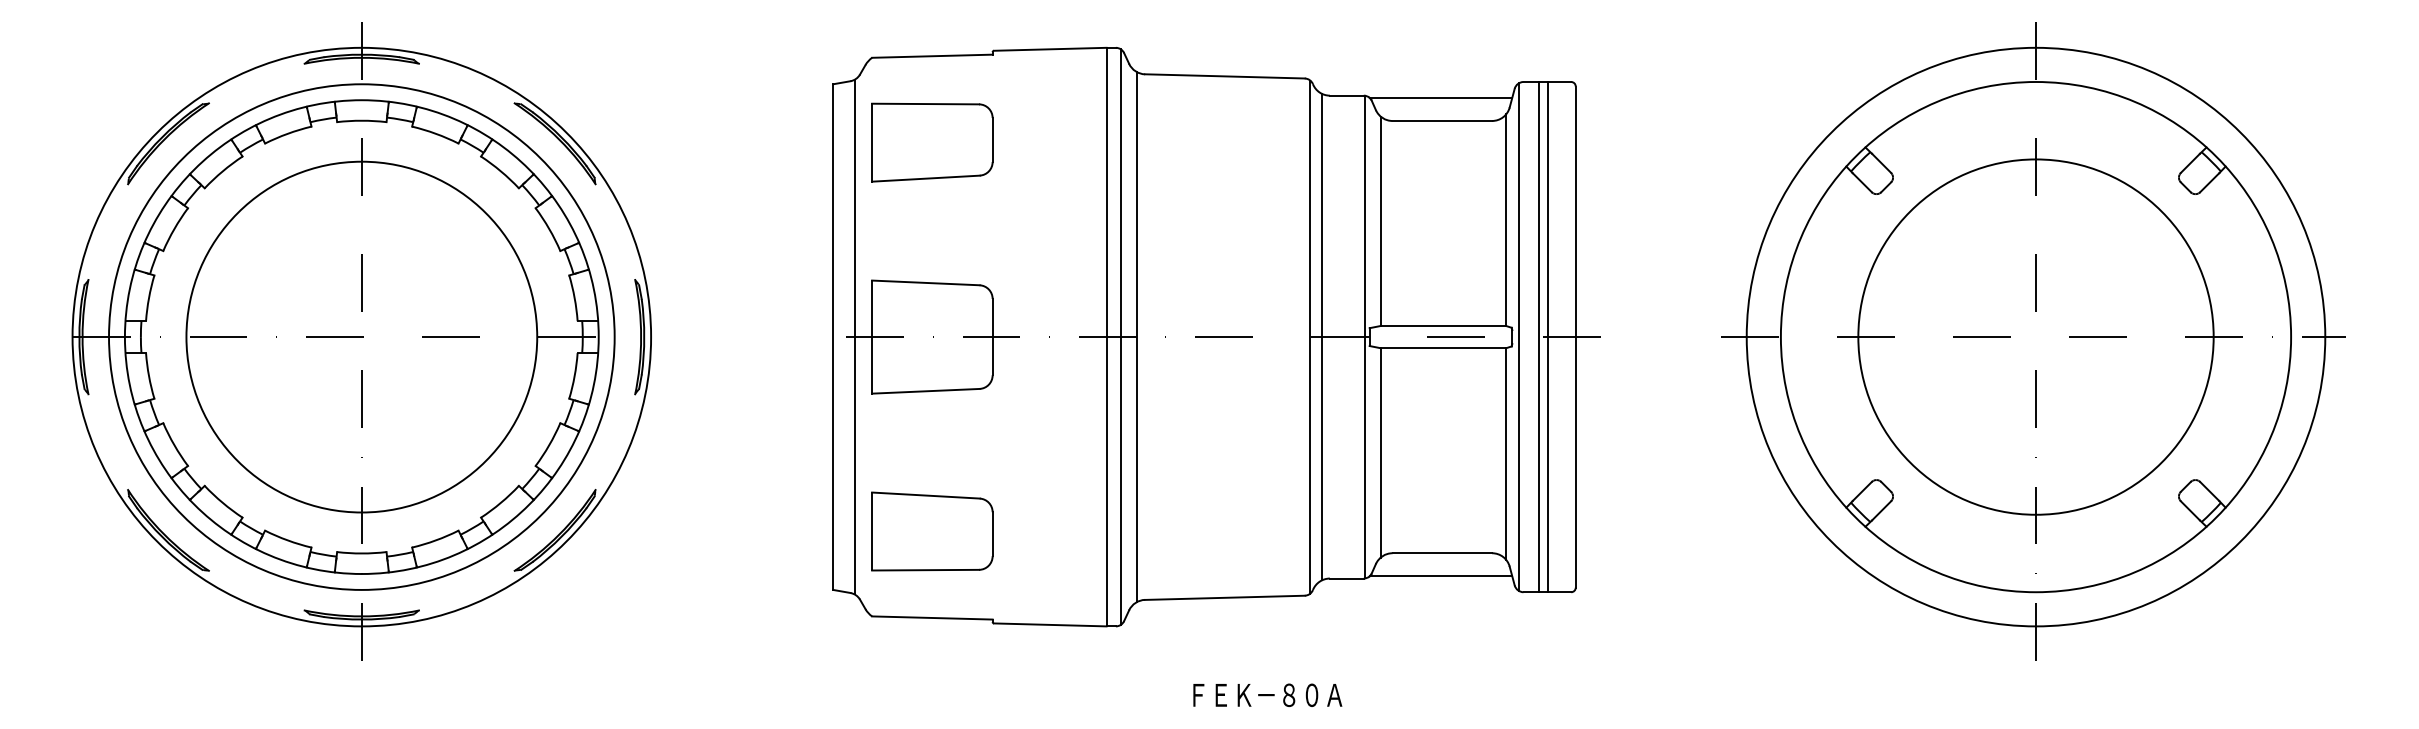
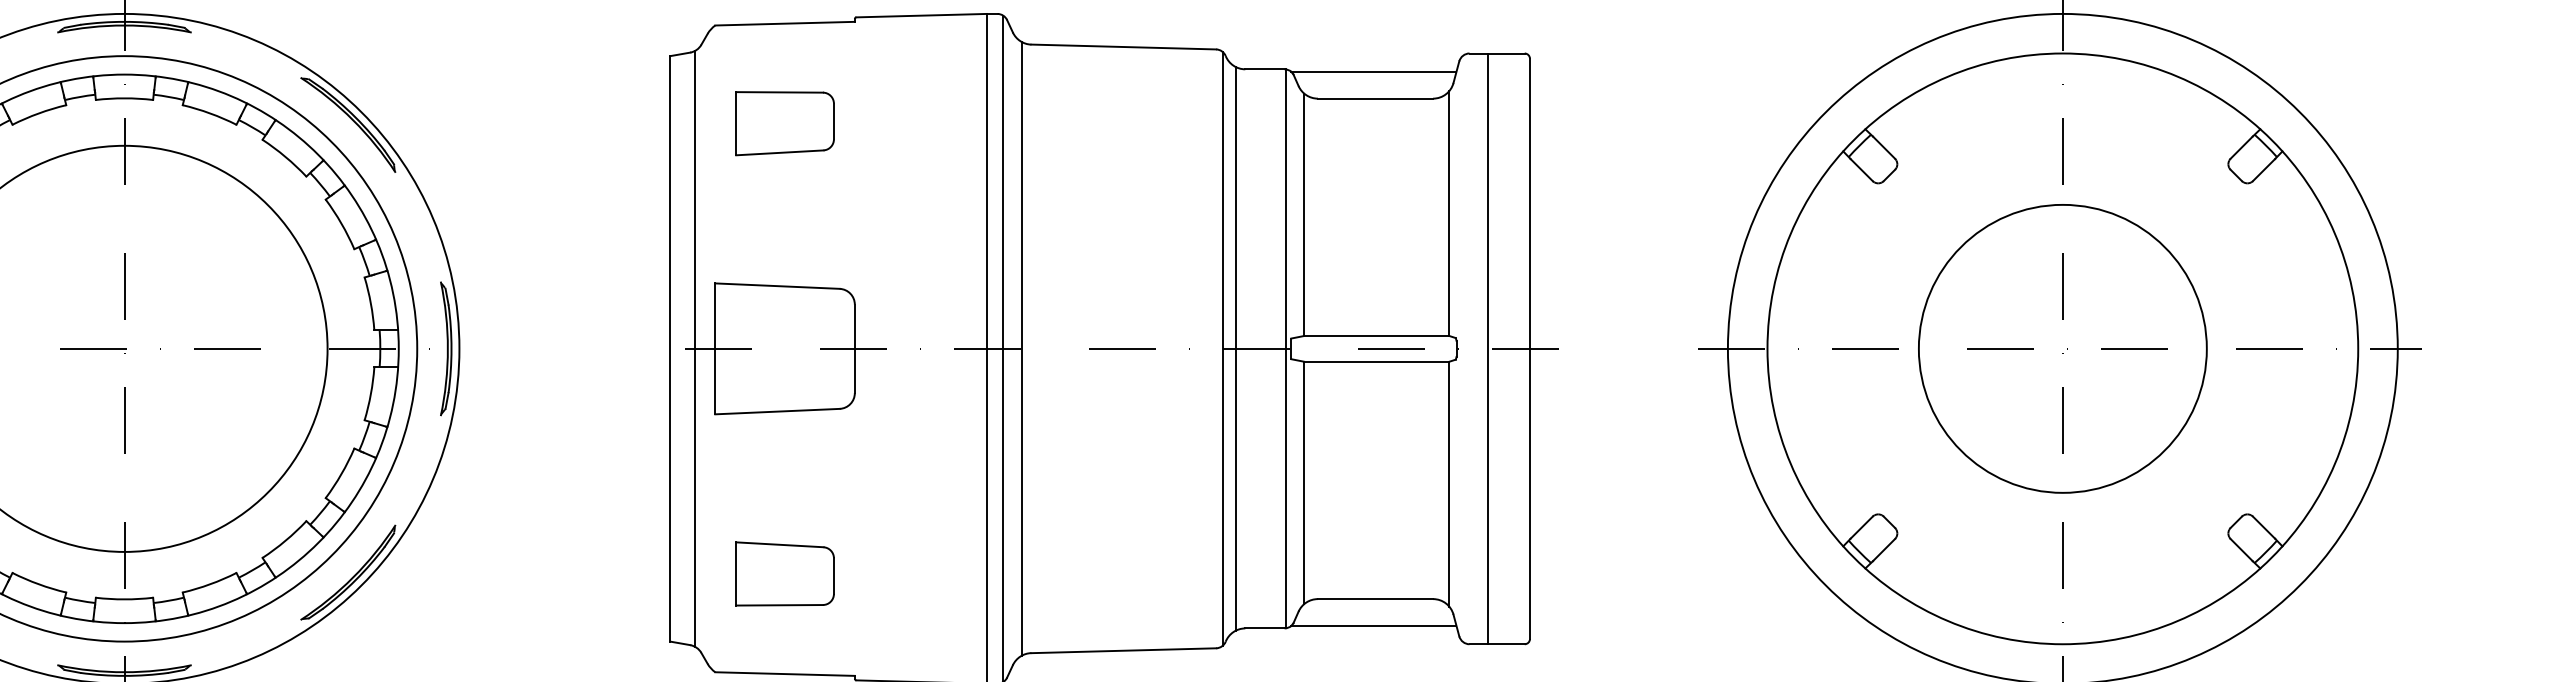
part: (932, 142) -> (785, 123), size x0.7
line: (1518, 336) -> (1463, 348), removed
circle: (2035, 336) -> (2062, 348), size x0.7
line: (1548, 337) -> (1498, 349), removed
part: (932, 531) -> (785, 573), size x0.7

